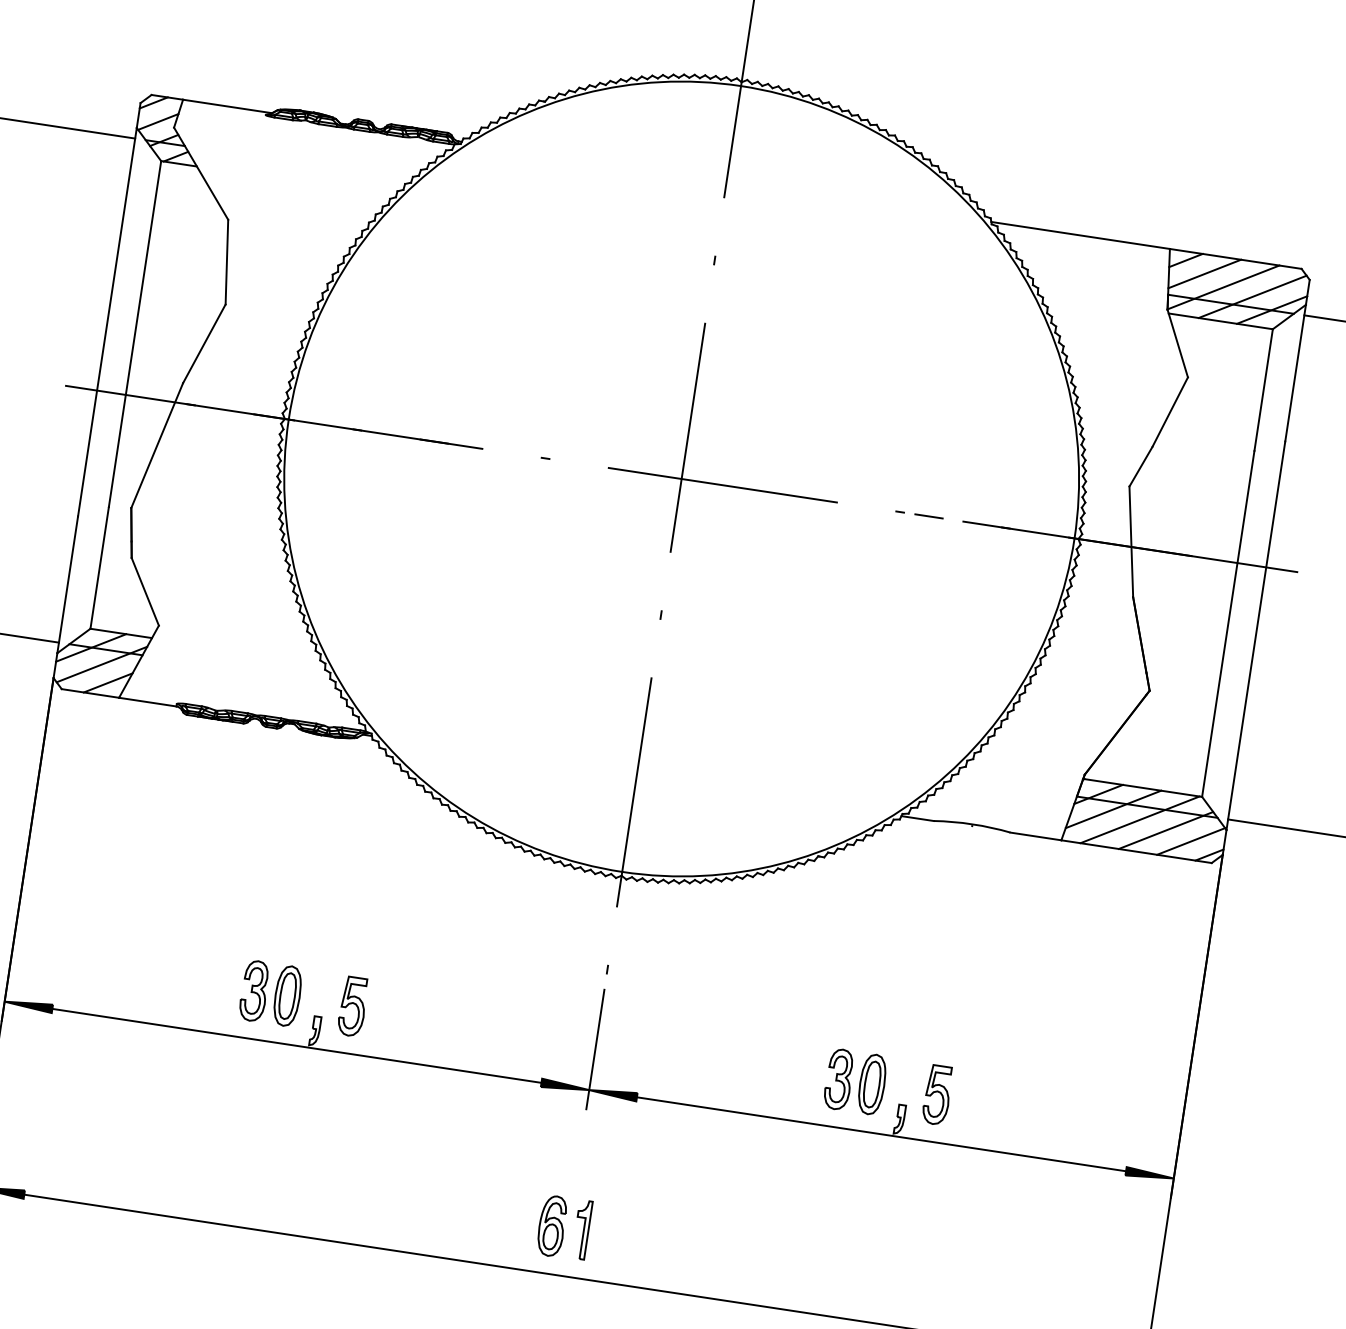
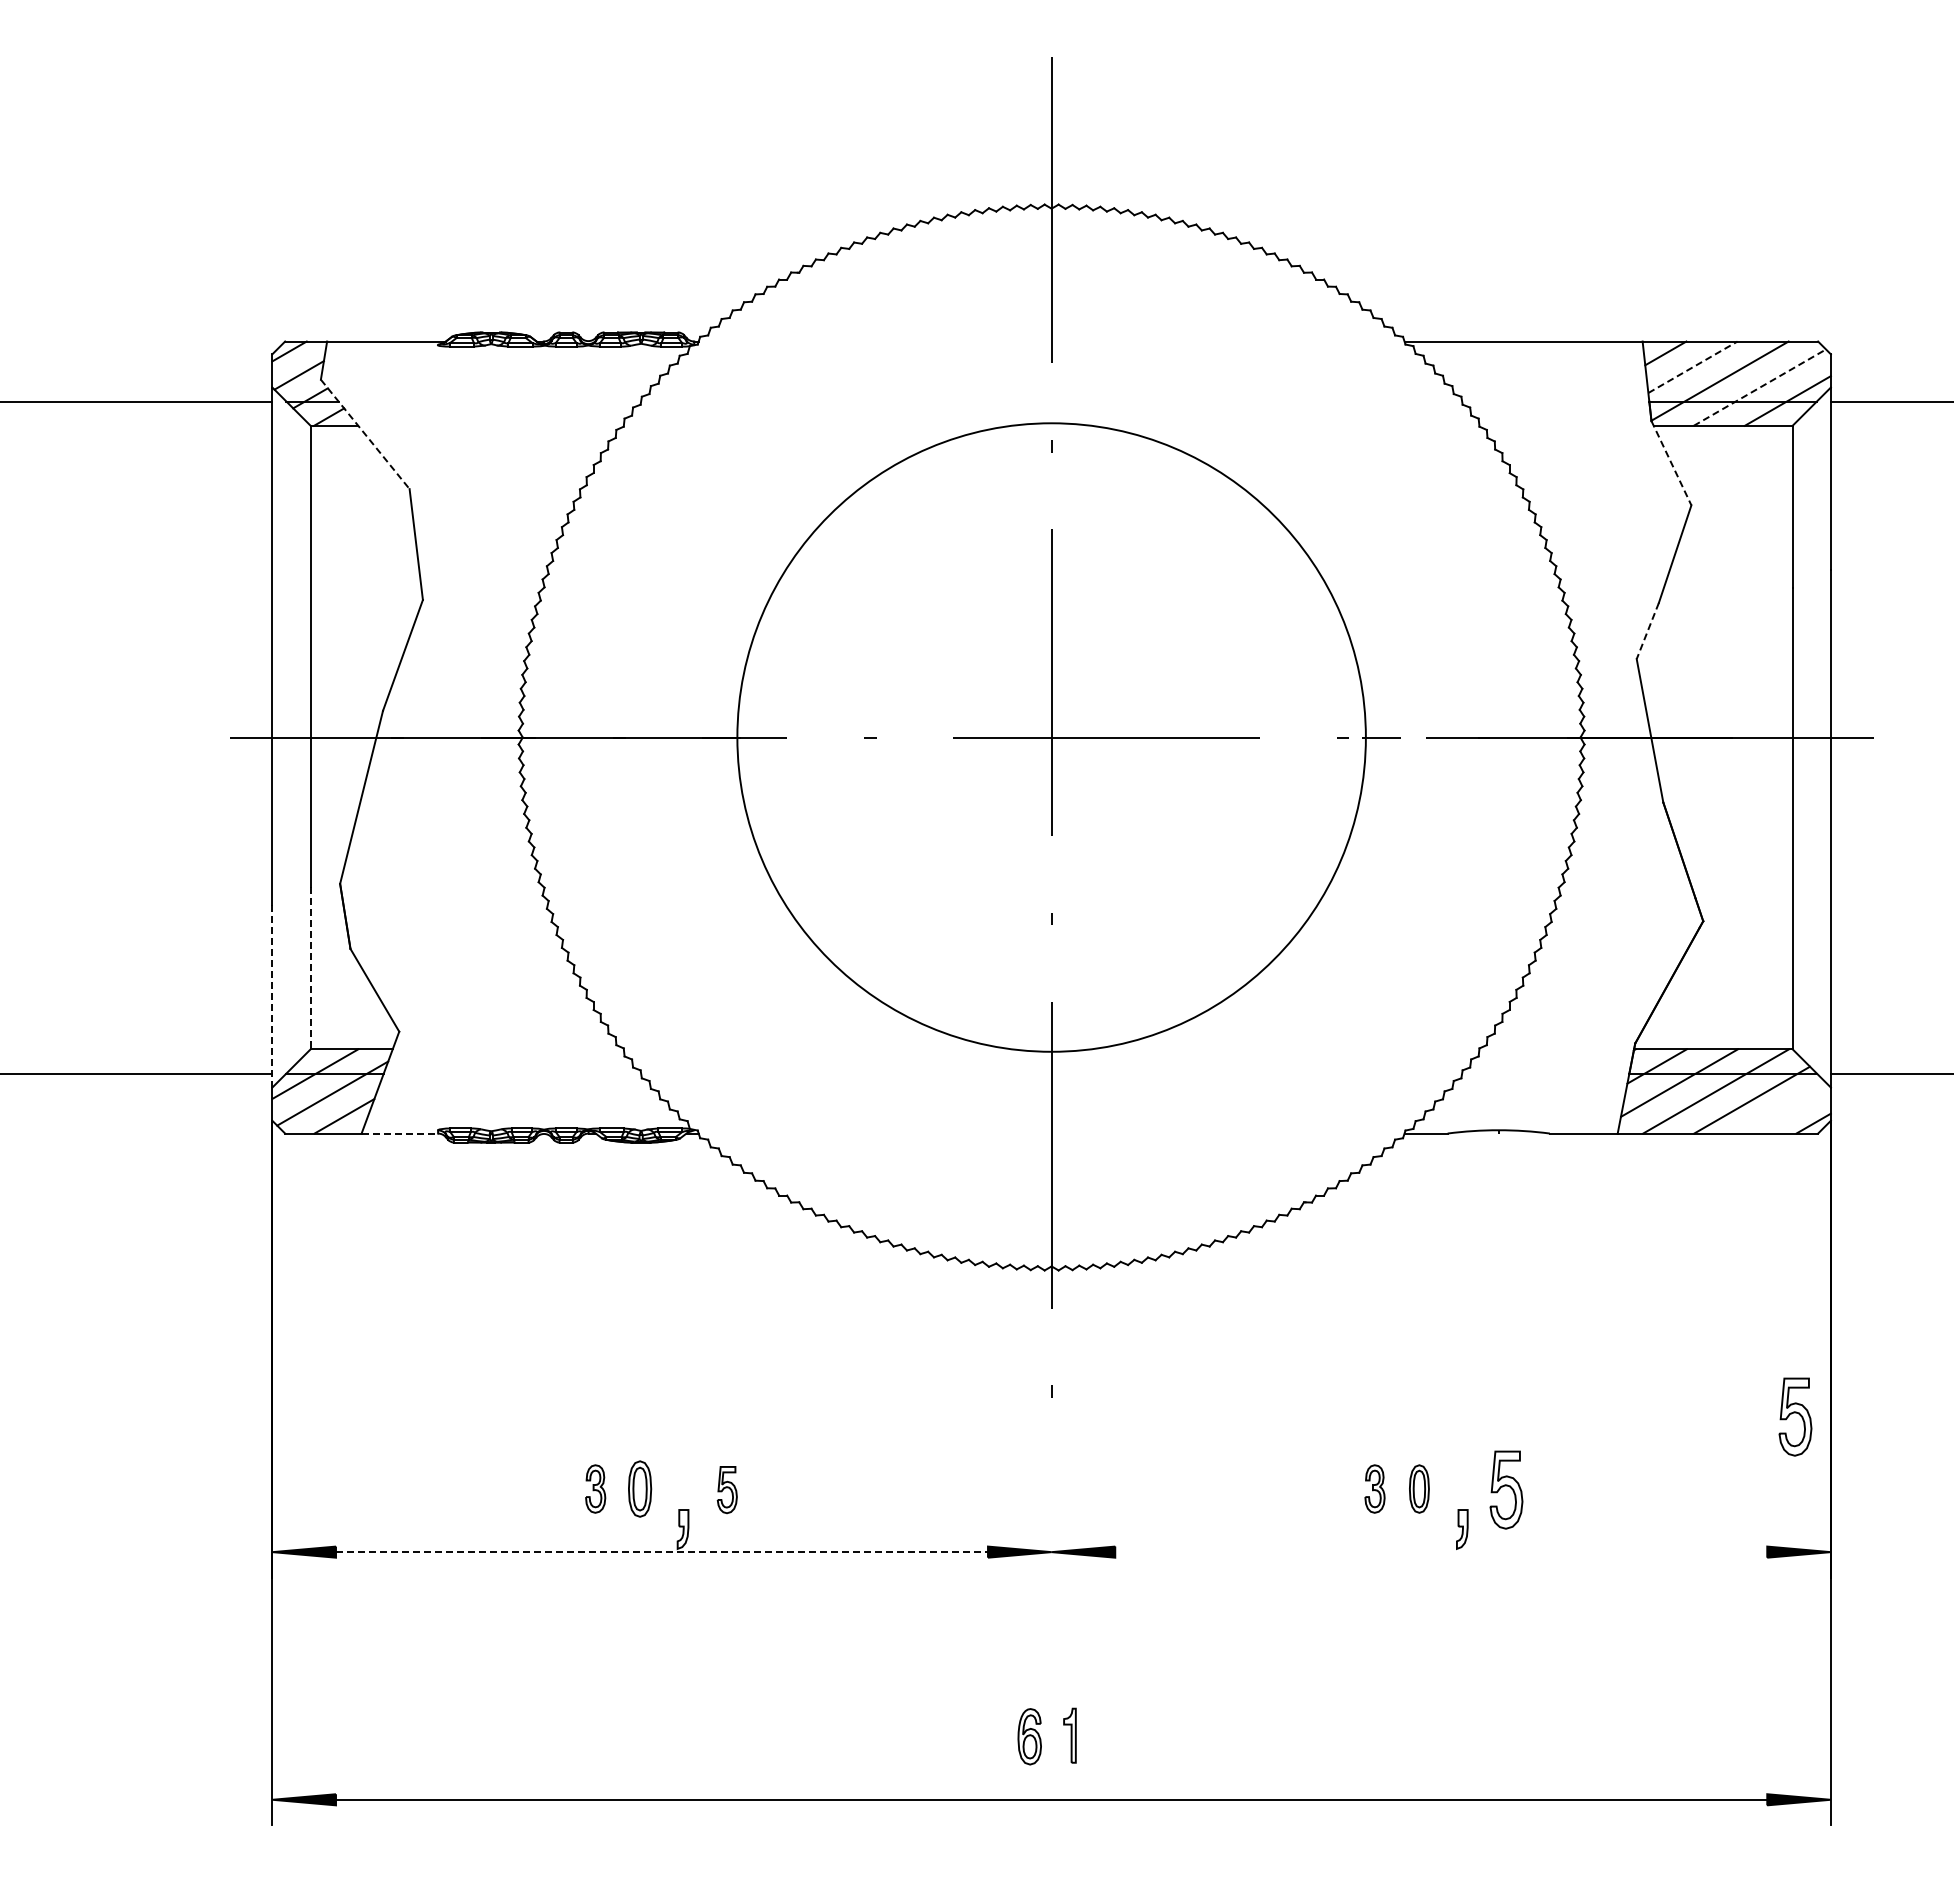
line: (201, 173) -> (365, 434), solid -> dashed
line: (1205, 274) -> (1693, 367), solid -> dashed
line: (1253, 296) -> (1760, 387), solid -> dashed
line: (1177, 343) -> (1671, 463), solid -> dashed
line: (1140, 467) -> (1647, 631), solid -> dashed
circle: (681, 478) -> (1051, 737), size x0.6
line: (99, 568) -> (310, 968), solid -> dashed
line: (67, 584) -> (272, 996), solid -> dashed
line: (148, 702) -> (400, 1133), solid -> dashed
line: (1190, 841) -> (1786, 1109), removed
part: (254, 990) -> (595, 1488), size x0.6
part: (287, 995) -> (639, 1488), size x0.7
part: (353, 1006) -> (727, 1489), size x0.6
line: (297, 1046) -> (662, 1552), solid -> dashed
line: (595, 1049) -> (1051, 1497), removed
part: (1162, 1072) -> (1795, 1416), added
part: (838, 1078) -> (1374, 1488), size x0.6
part: (872, 1084) -> (1419, 1488), size x0.6
line: (881, 1134) -> (1441, 1552), removed
part: (551, 1225) -> (1029, 1736), size x0.7
part: (581, 1229) -> (1069, 1735), size x0.7

